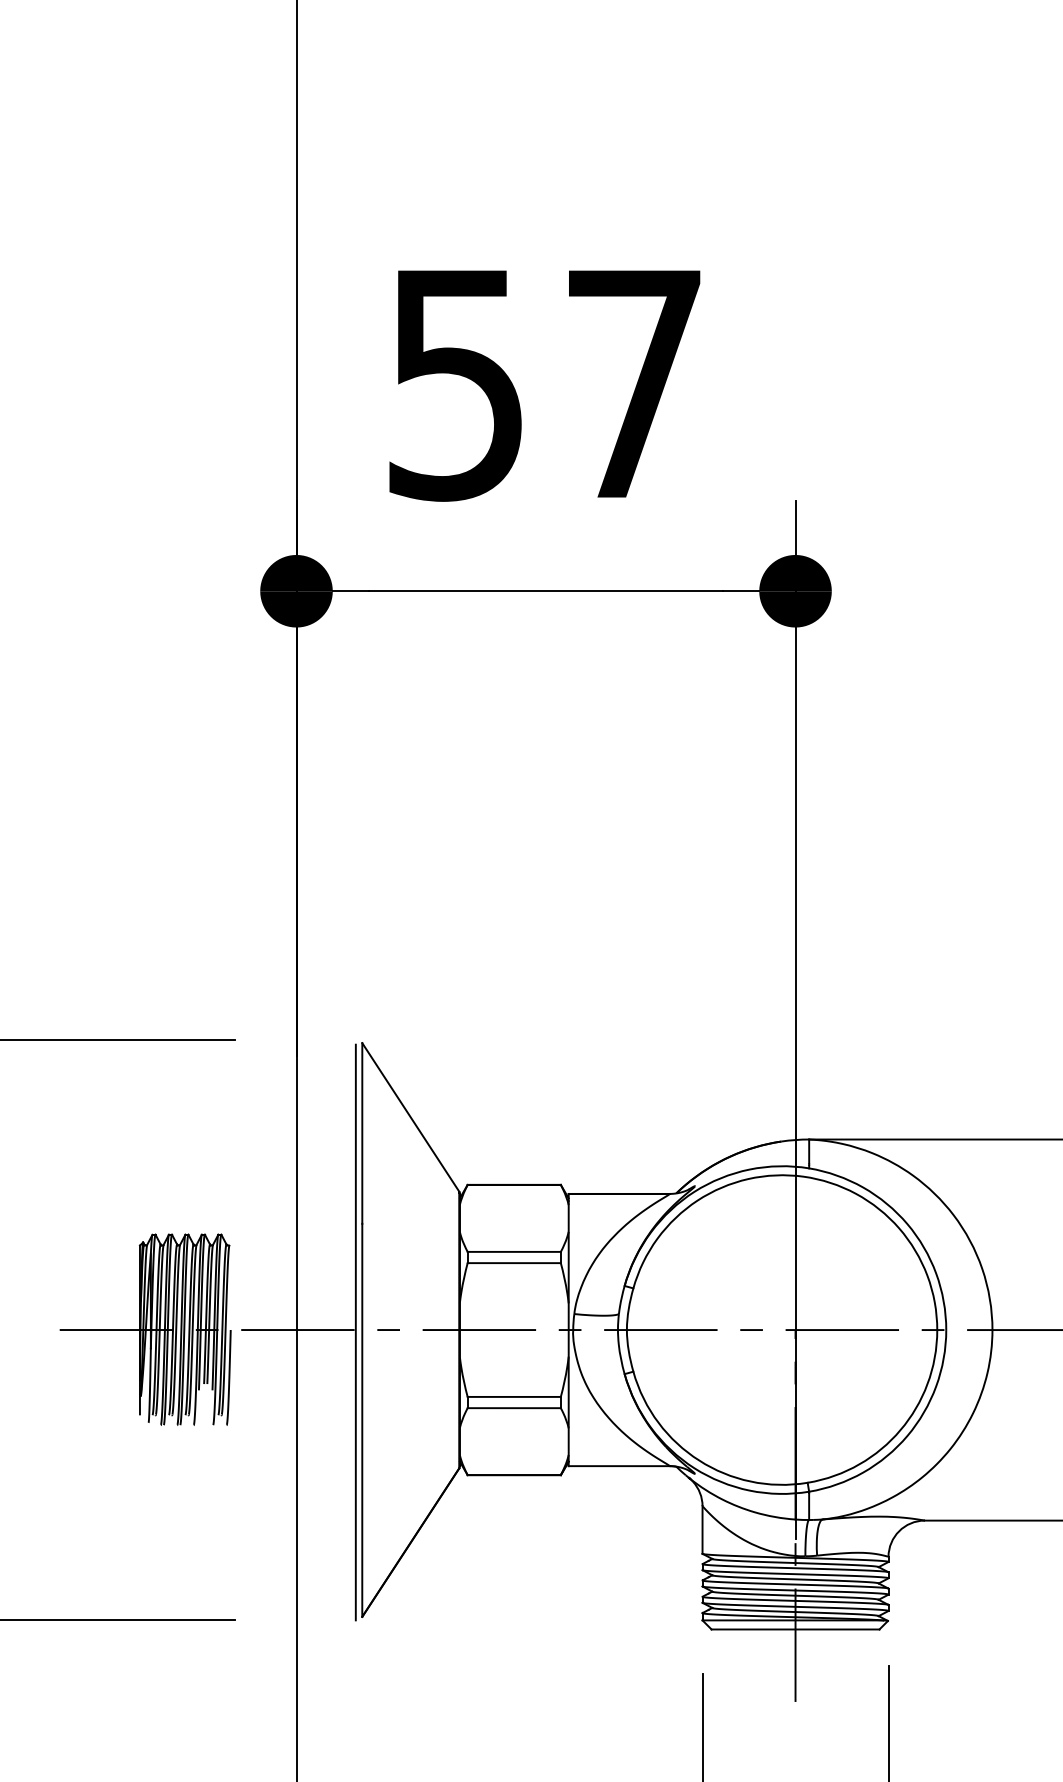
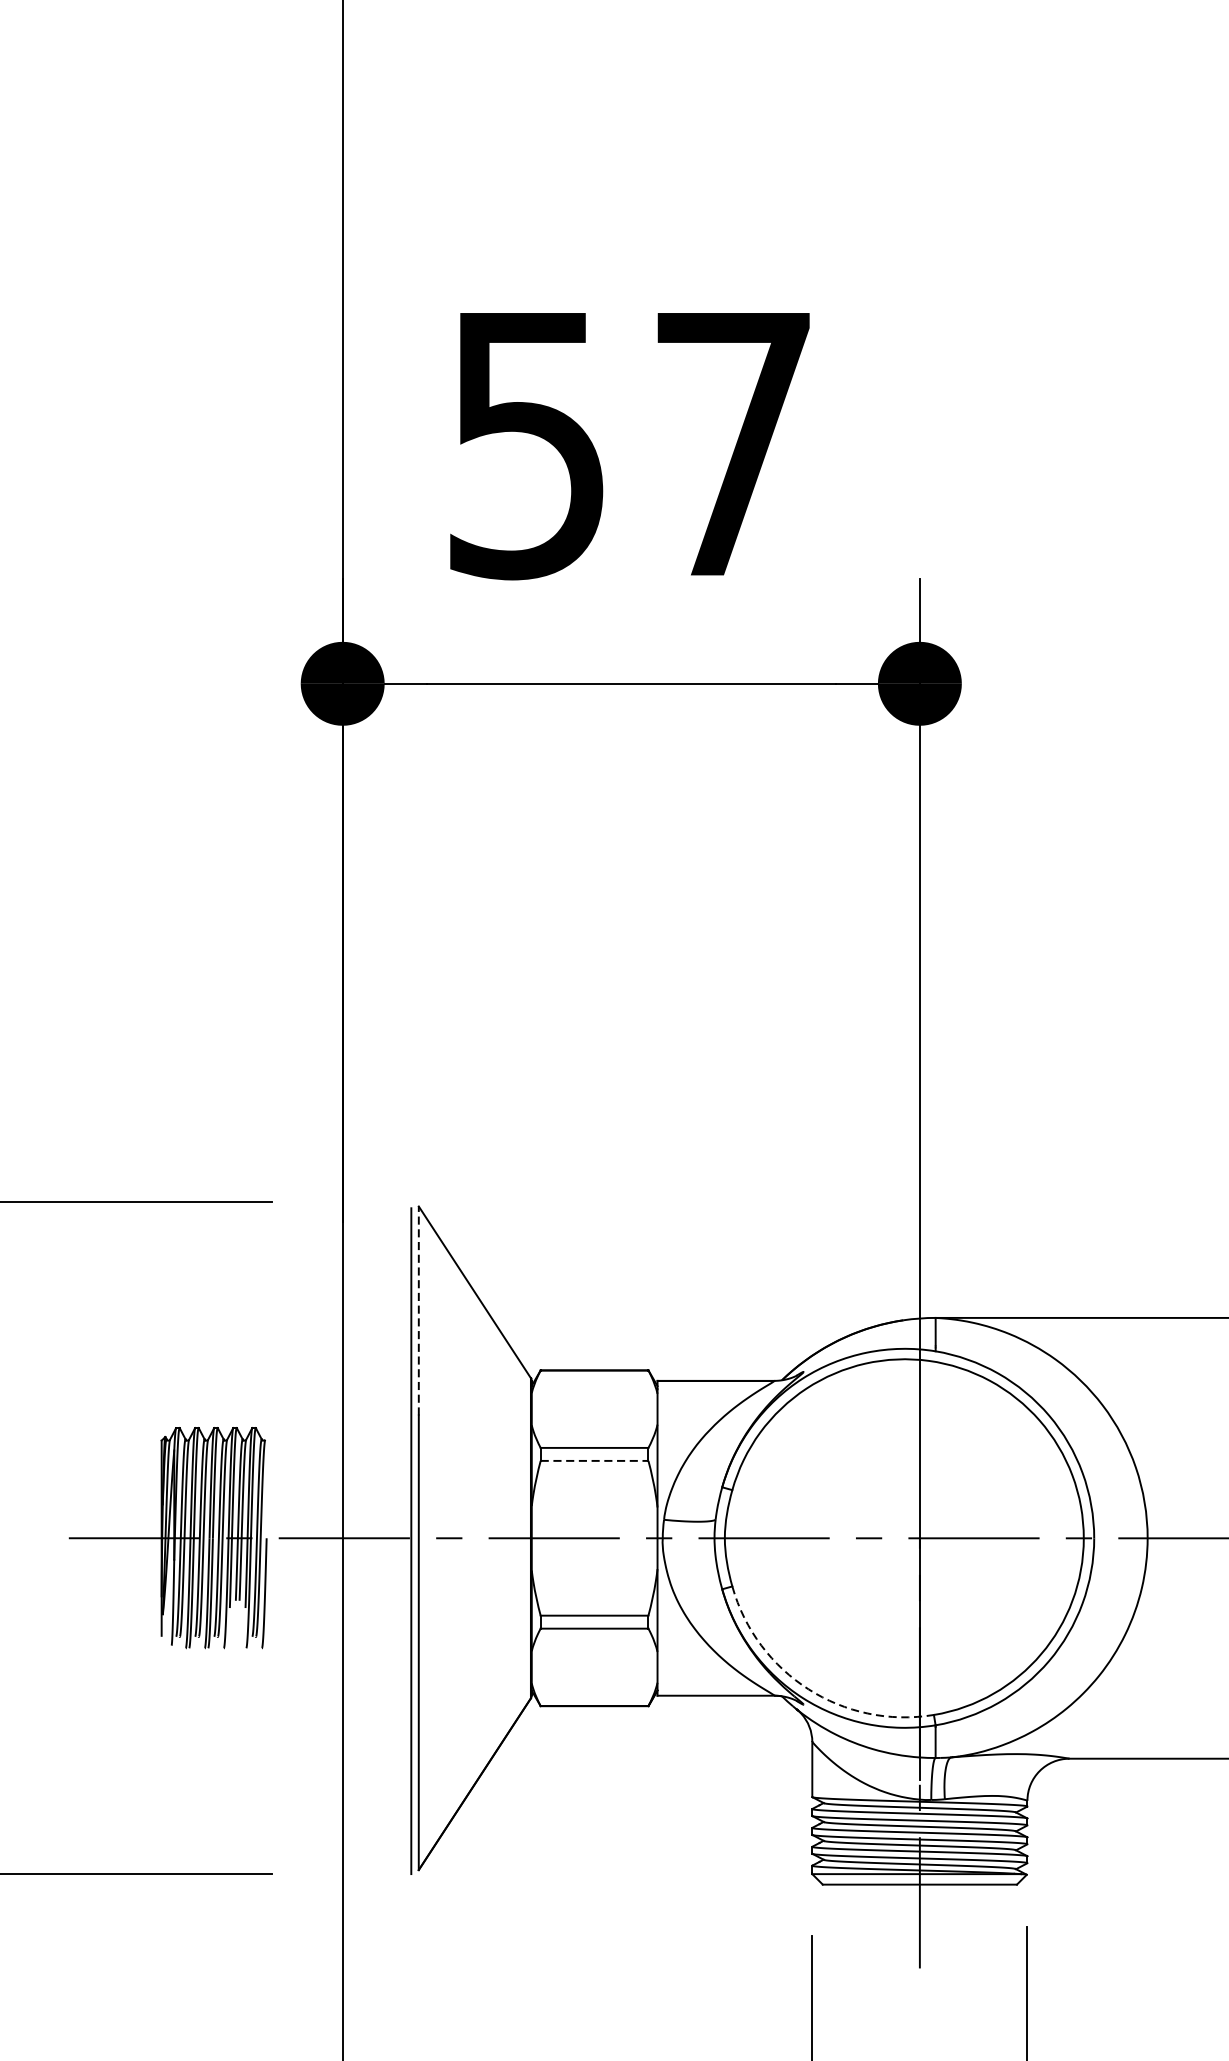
line: (362, 1133) -> (419, 1310), solid -> dashed
line: (514, 1263) -> (594, 1461), solid -> dashed
arc: (699, 1460) -> (808, 1689), solid -> dashed

